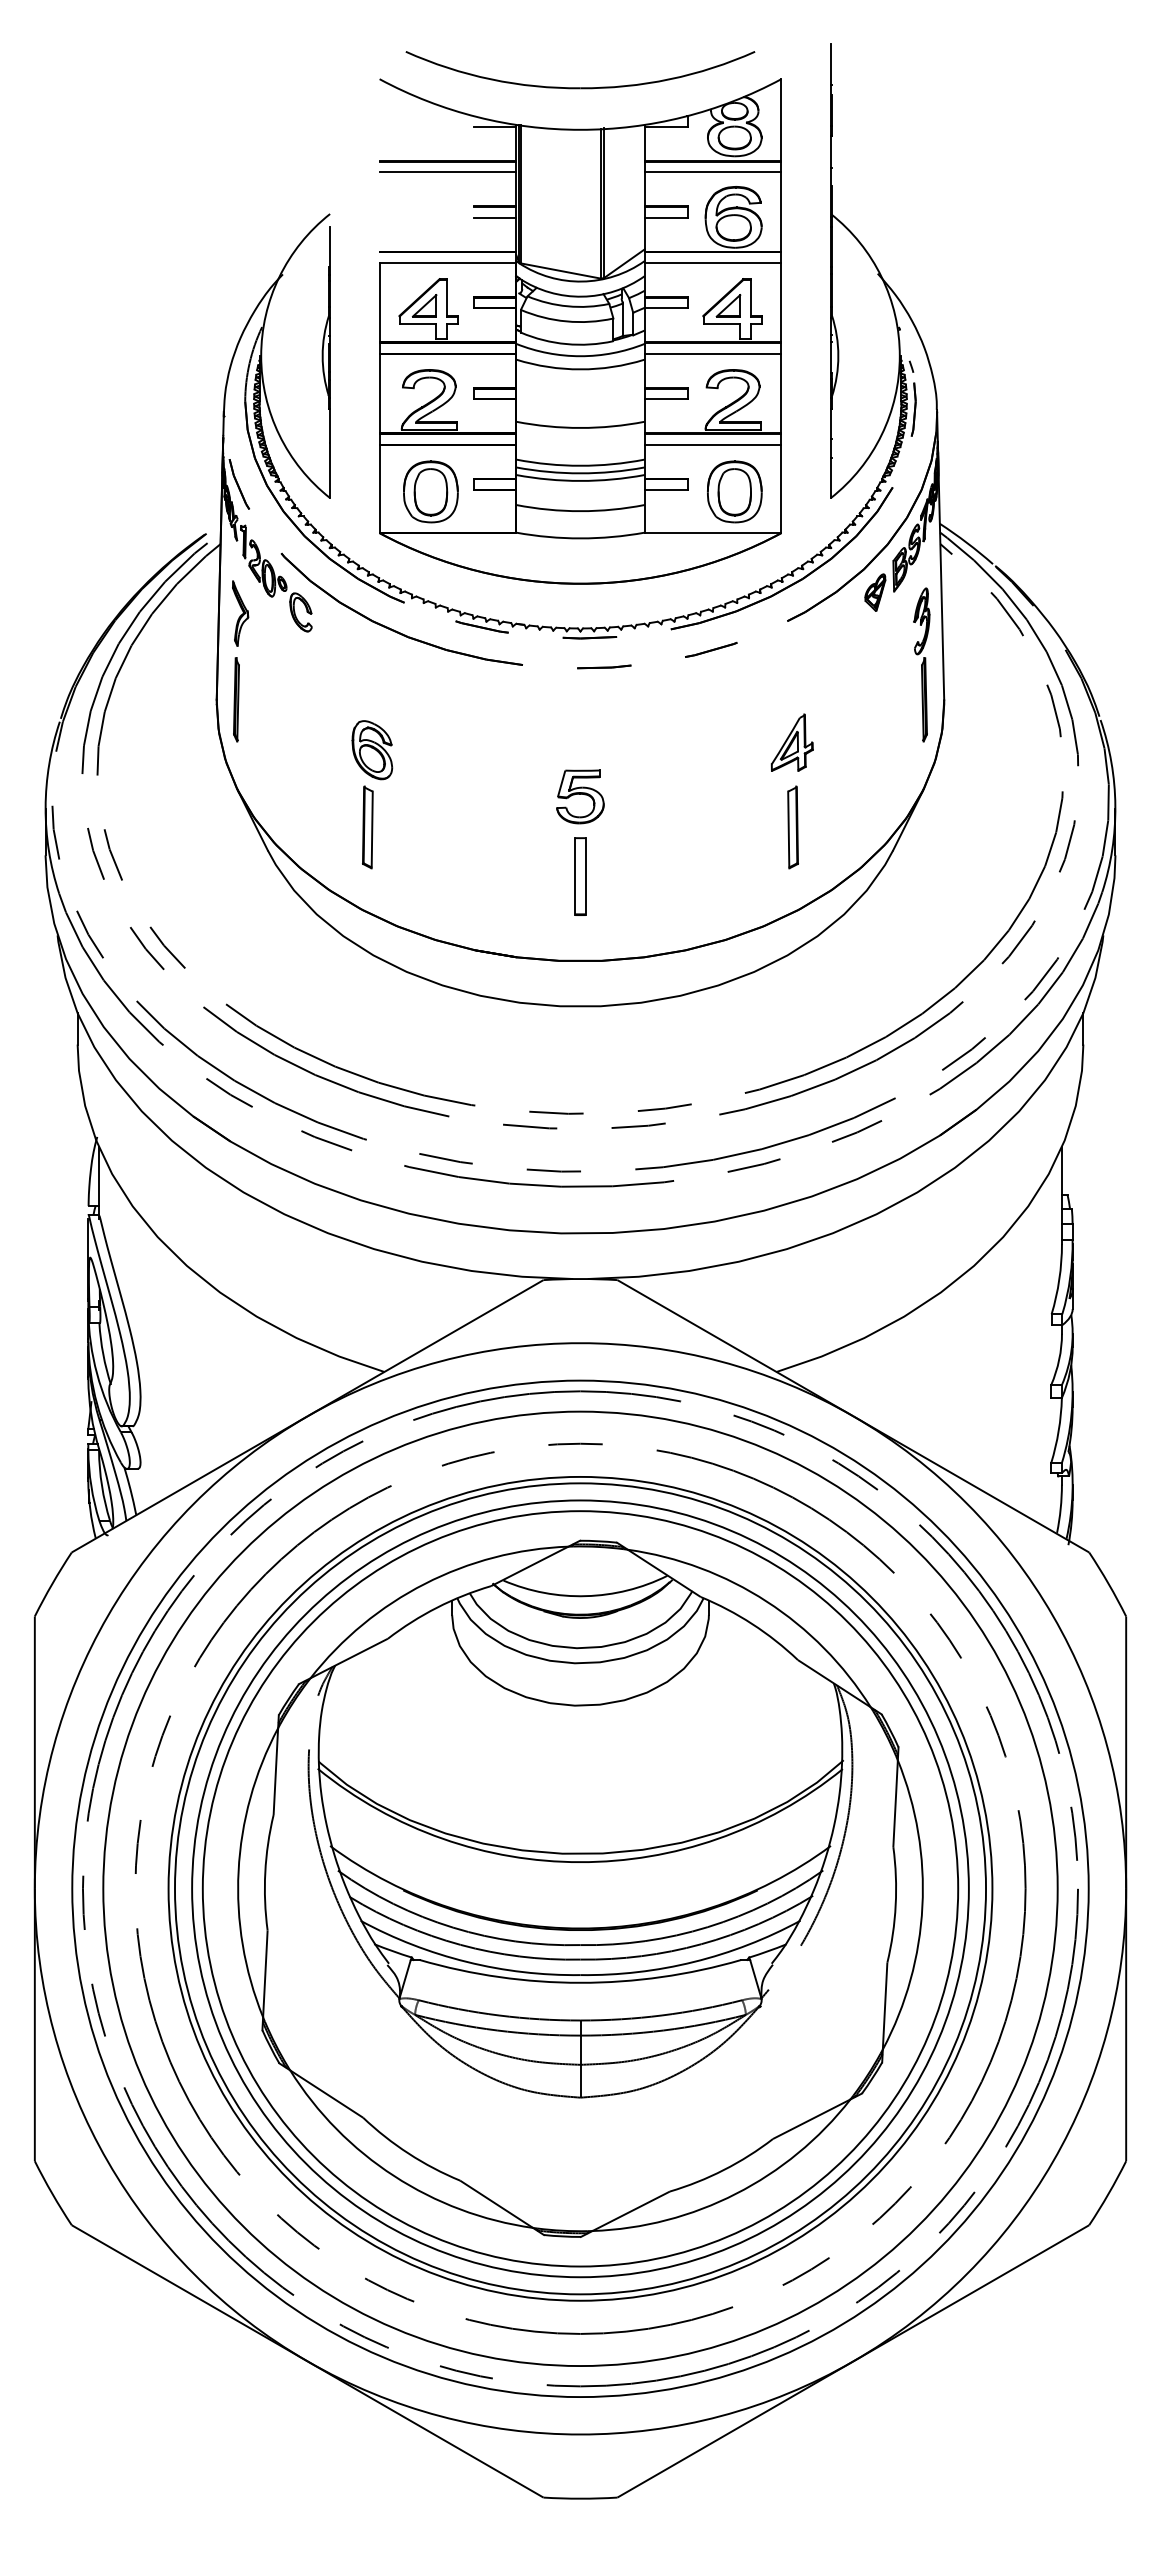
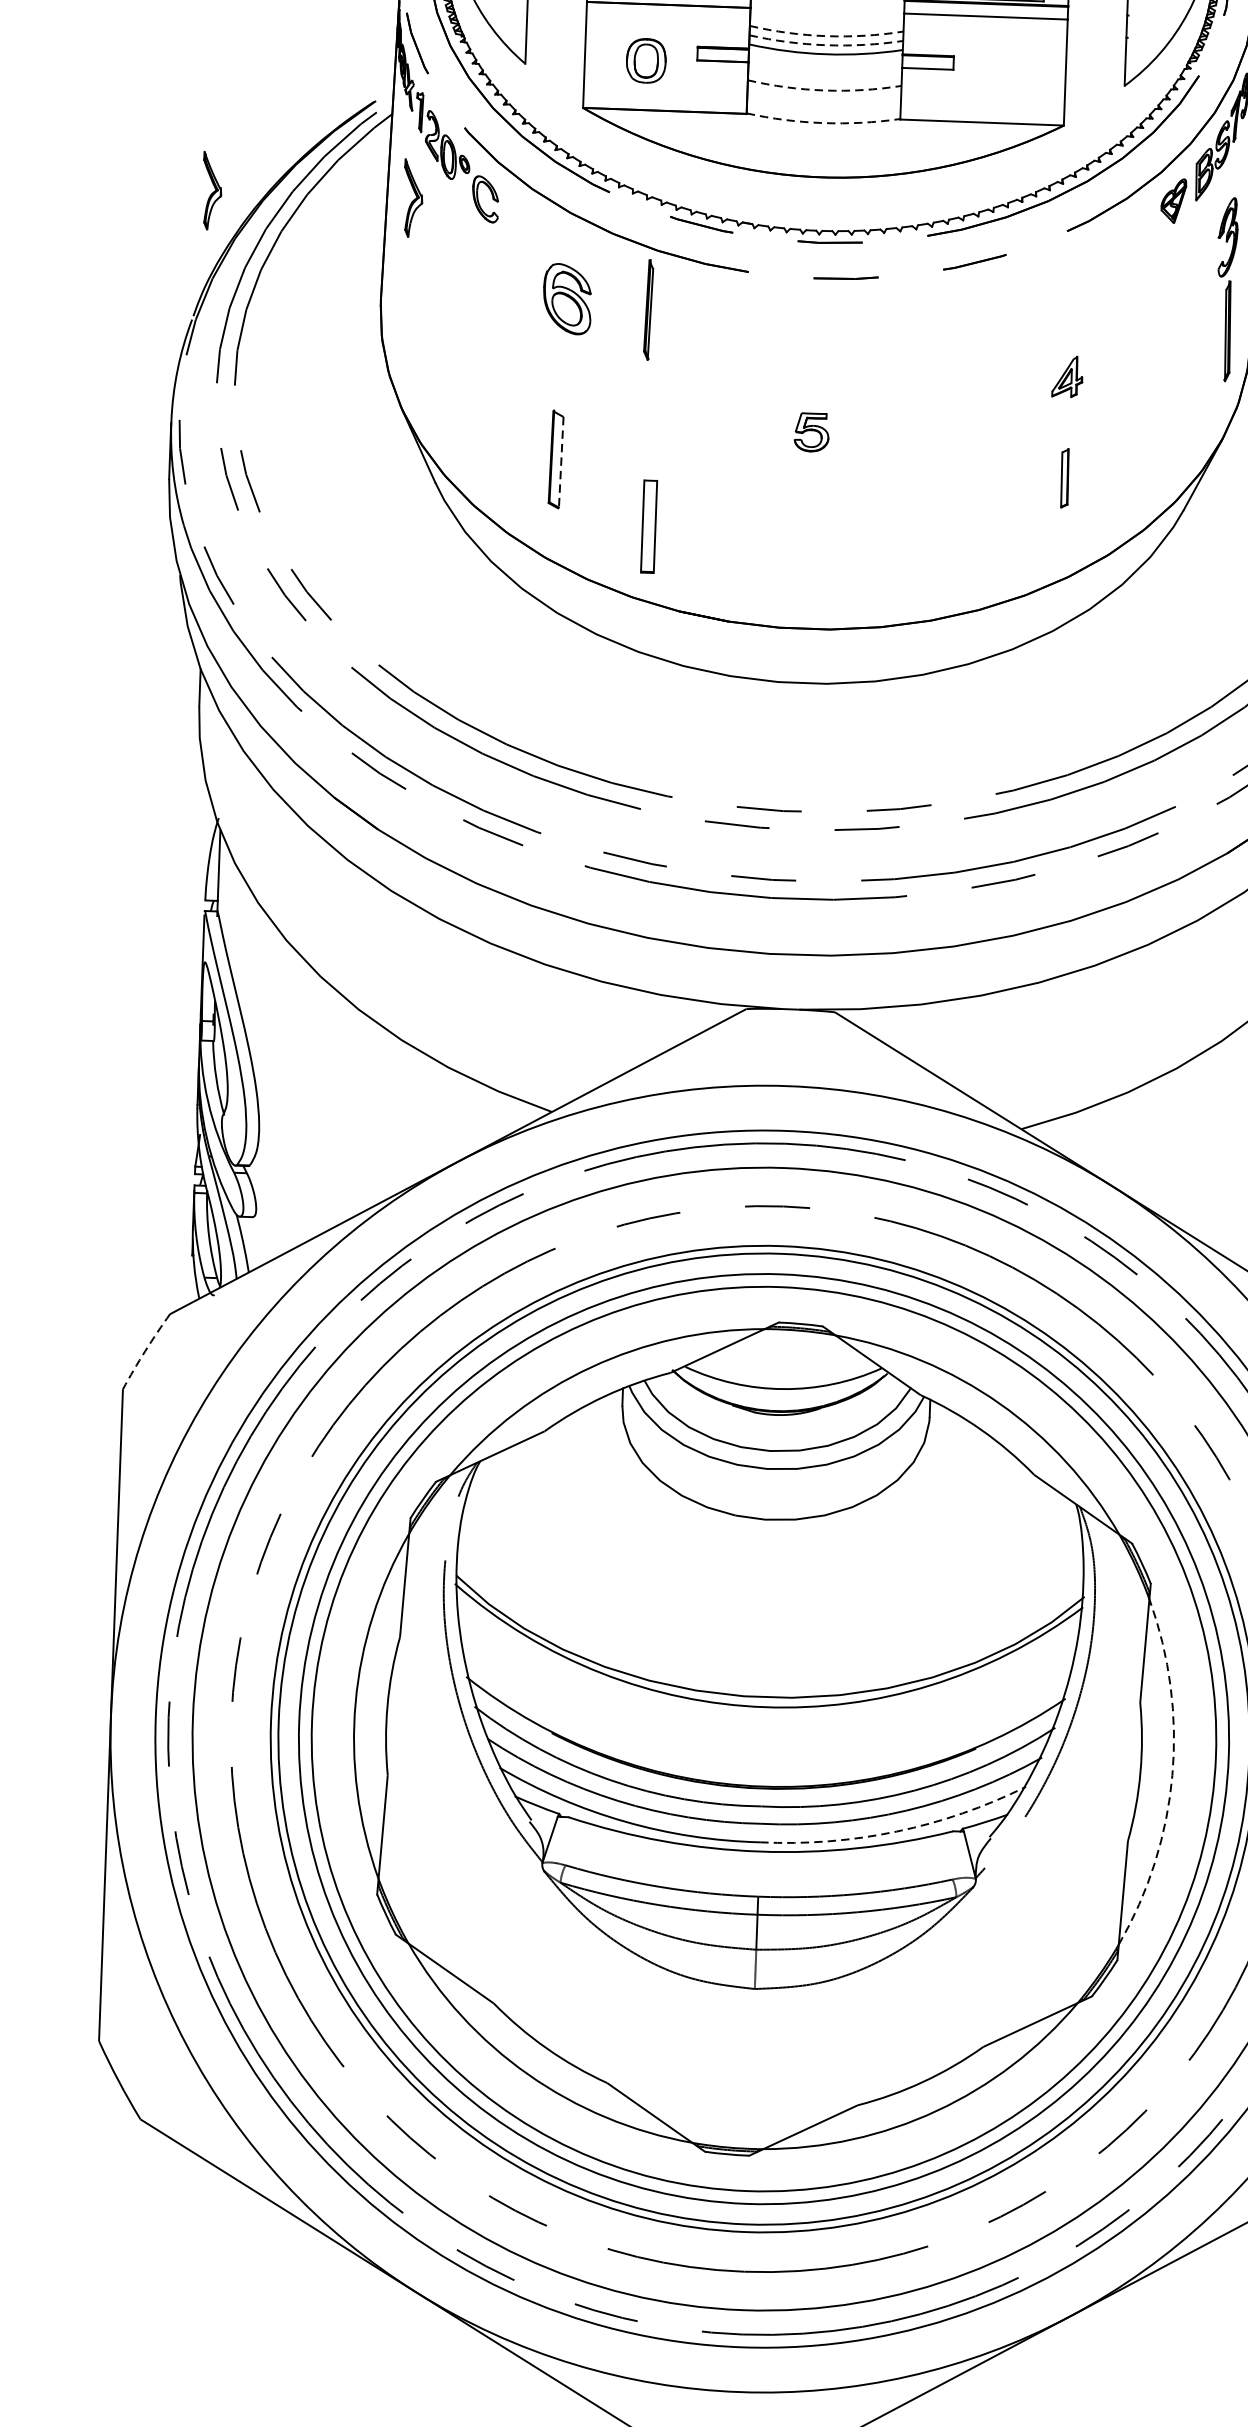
arc: (580, 465) -> (826, 35), solid -> dashed
arc: (580, 473) -> (826, 45), solid -> dashed
part: (430, 491) -> (645, 60), size x0.6
part: (734, 491) -> (1009, 73), removed
arc: (580, 511) -> (824, 90), solid -> dashed
arc: (580, 538) -> (823, 123), solid -> dashed
part: (72, 613) -> (212, 190), added
part: (236, 699) -> (648, 309), moved
part: (791, 742) -> (1066, 376), size x0.6
part: (372, 750) -> (567, 299), moved
part: (580, 796) -> (811, 431), size x0.6
part: (792, 827) -> (1064, 478), size x0.6
line: (372, 830) -> (561, 463), solid -> dashed
part: (580, 876) -> (649, 526), moved
arc: (52, 1583) -> (145, 1350), solid -> dashed
arc: (922, 1906) -> (1172, 1775), solid -> dashed
arc: (694, 1961) -> (897, 1831), solid -> dashed

